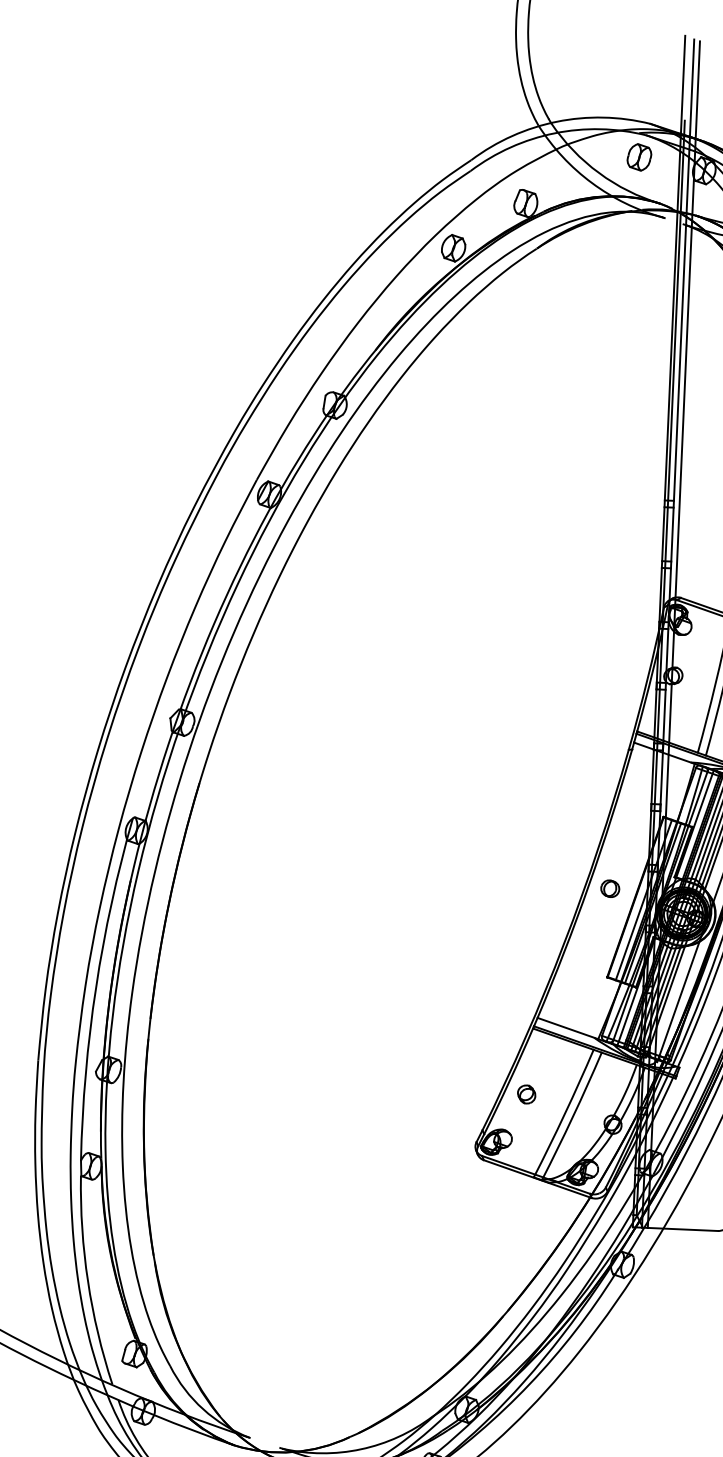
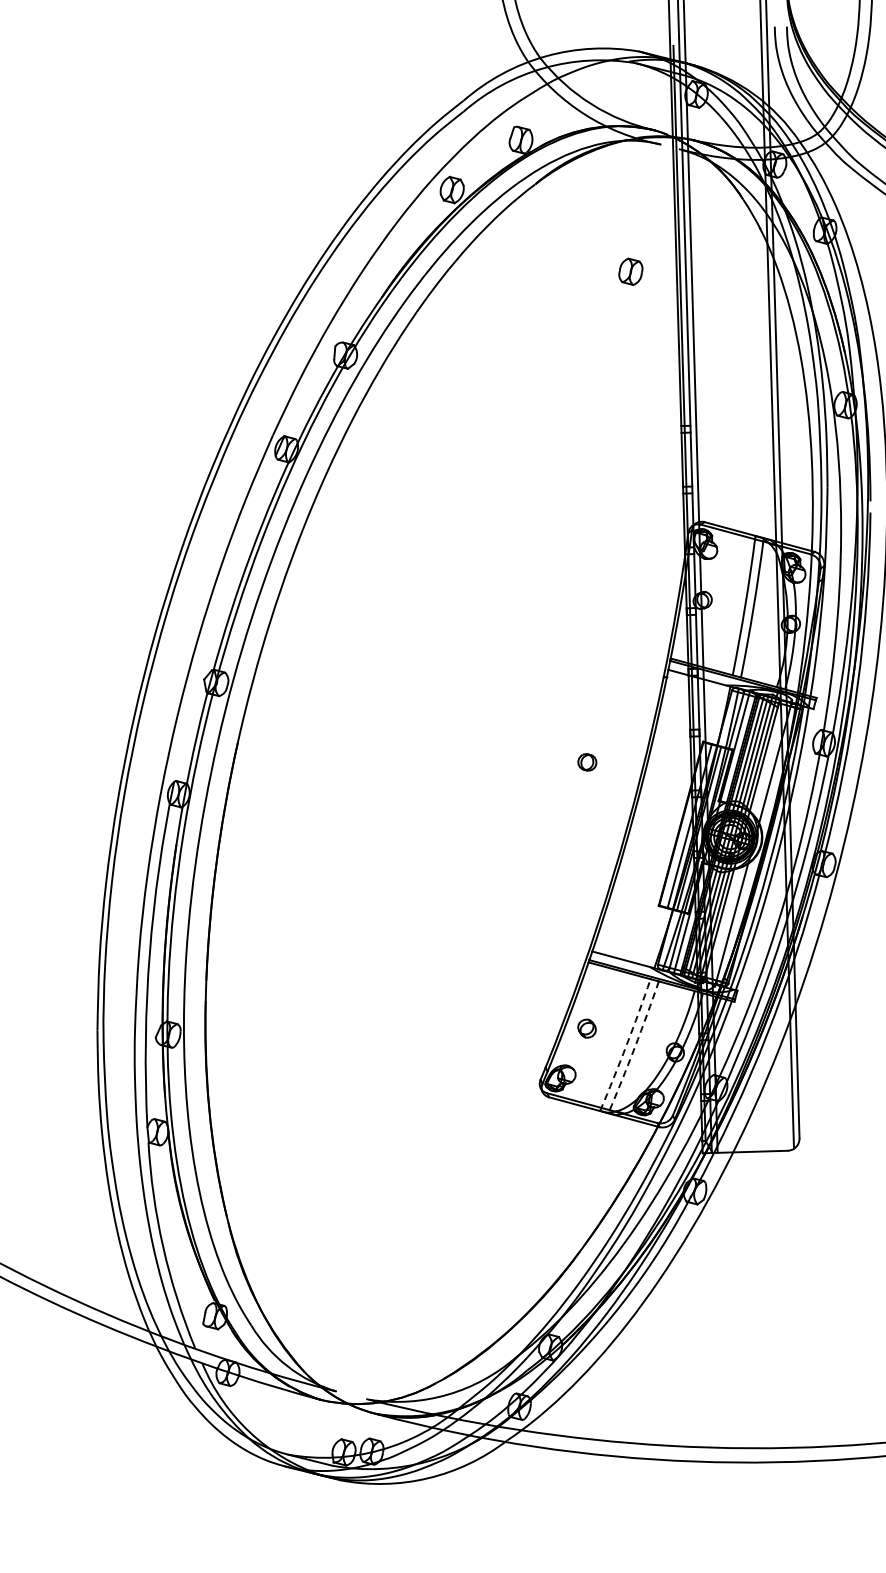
part: (639, 157) -> (630, 271), moved
part: (610, 888) -> (587, 762), moved
arc: (564, 1114) -> (626, 1045), solid -> dashed
arc: (572, 1116) -> (634, 1047), solid -> dashed

